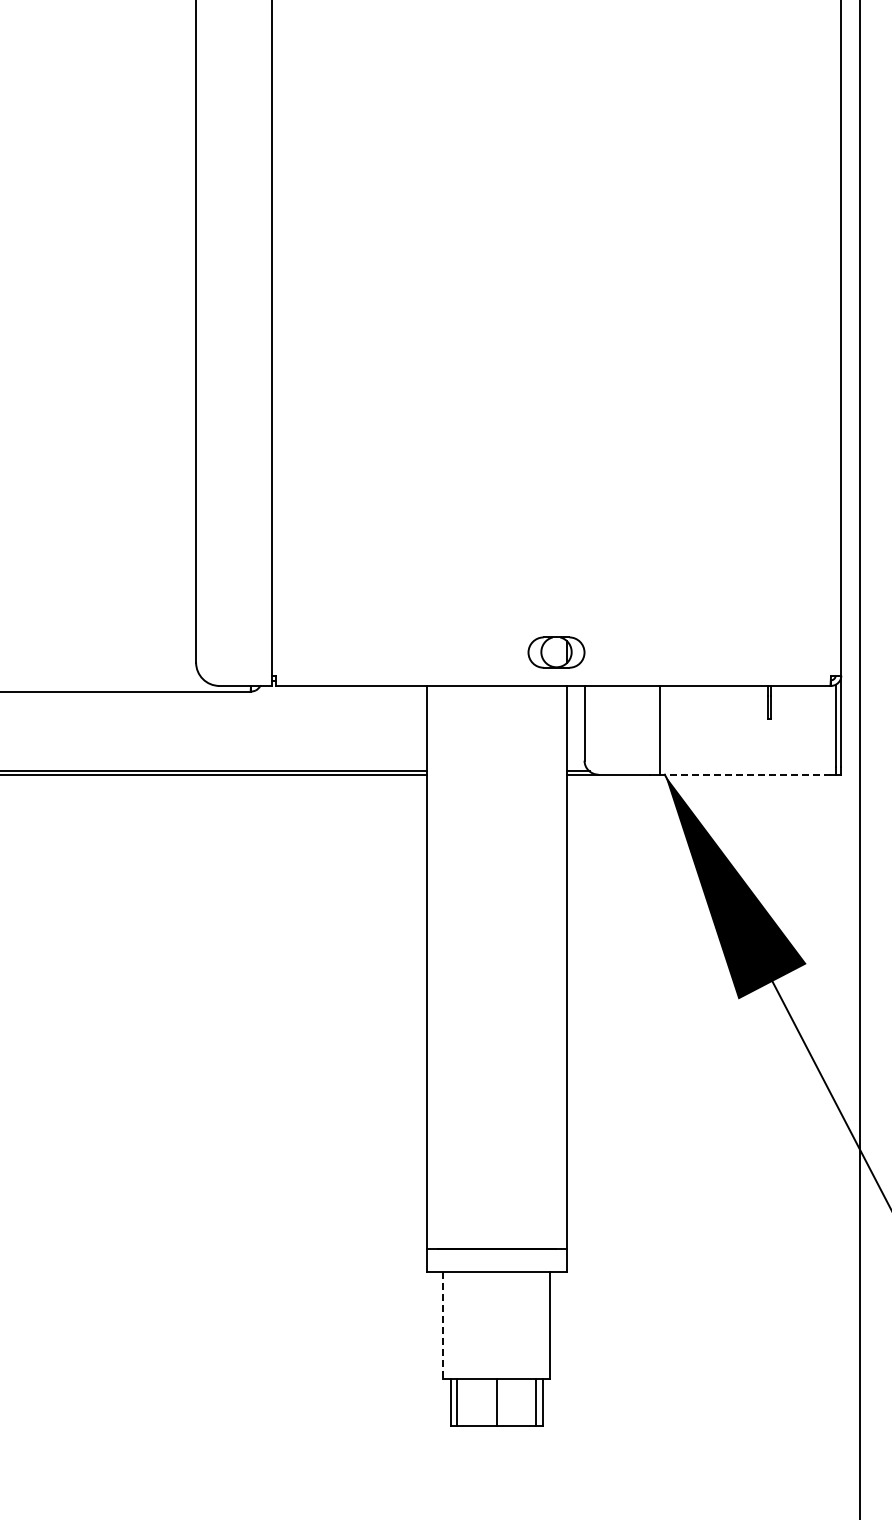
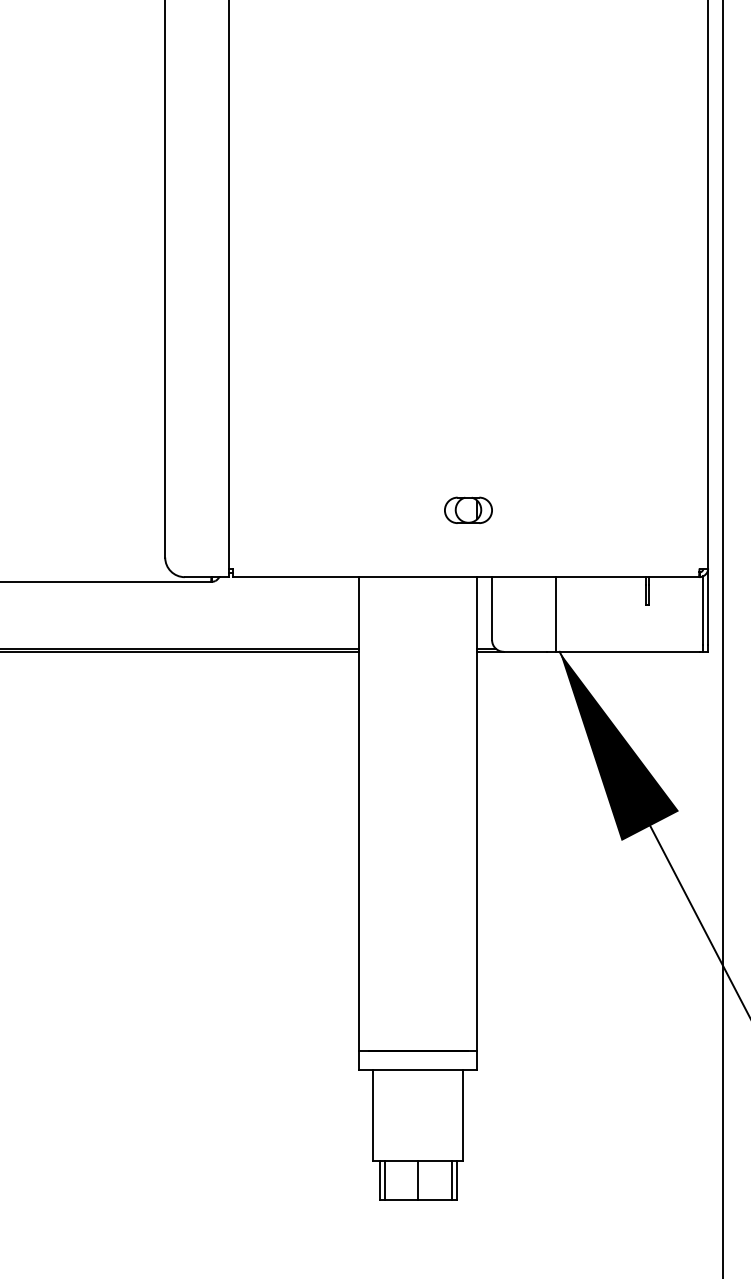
part: (556, 652) -> (468, 510), moved
line: (747, 774) -> (629, 651), dashed -> solid
line: (443, 1325) -> (373, 1115), dashed -> solid

